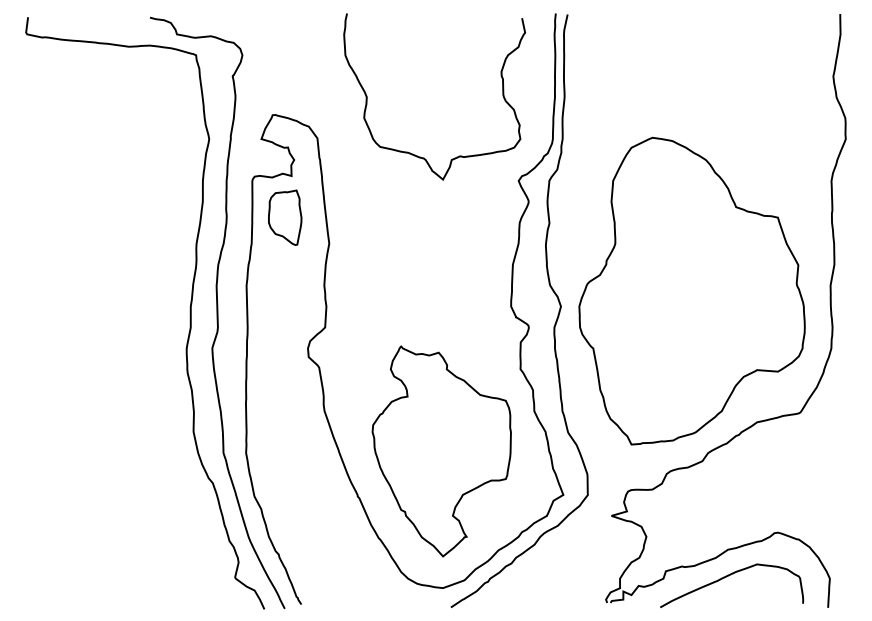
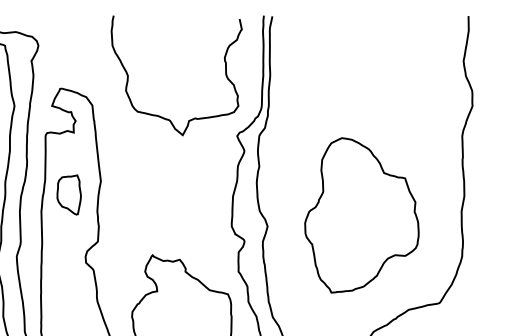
part: (285, 217) -> (69, 194), moved
part: (691, 290) -> (361, 214), size x0.7

